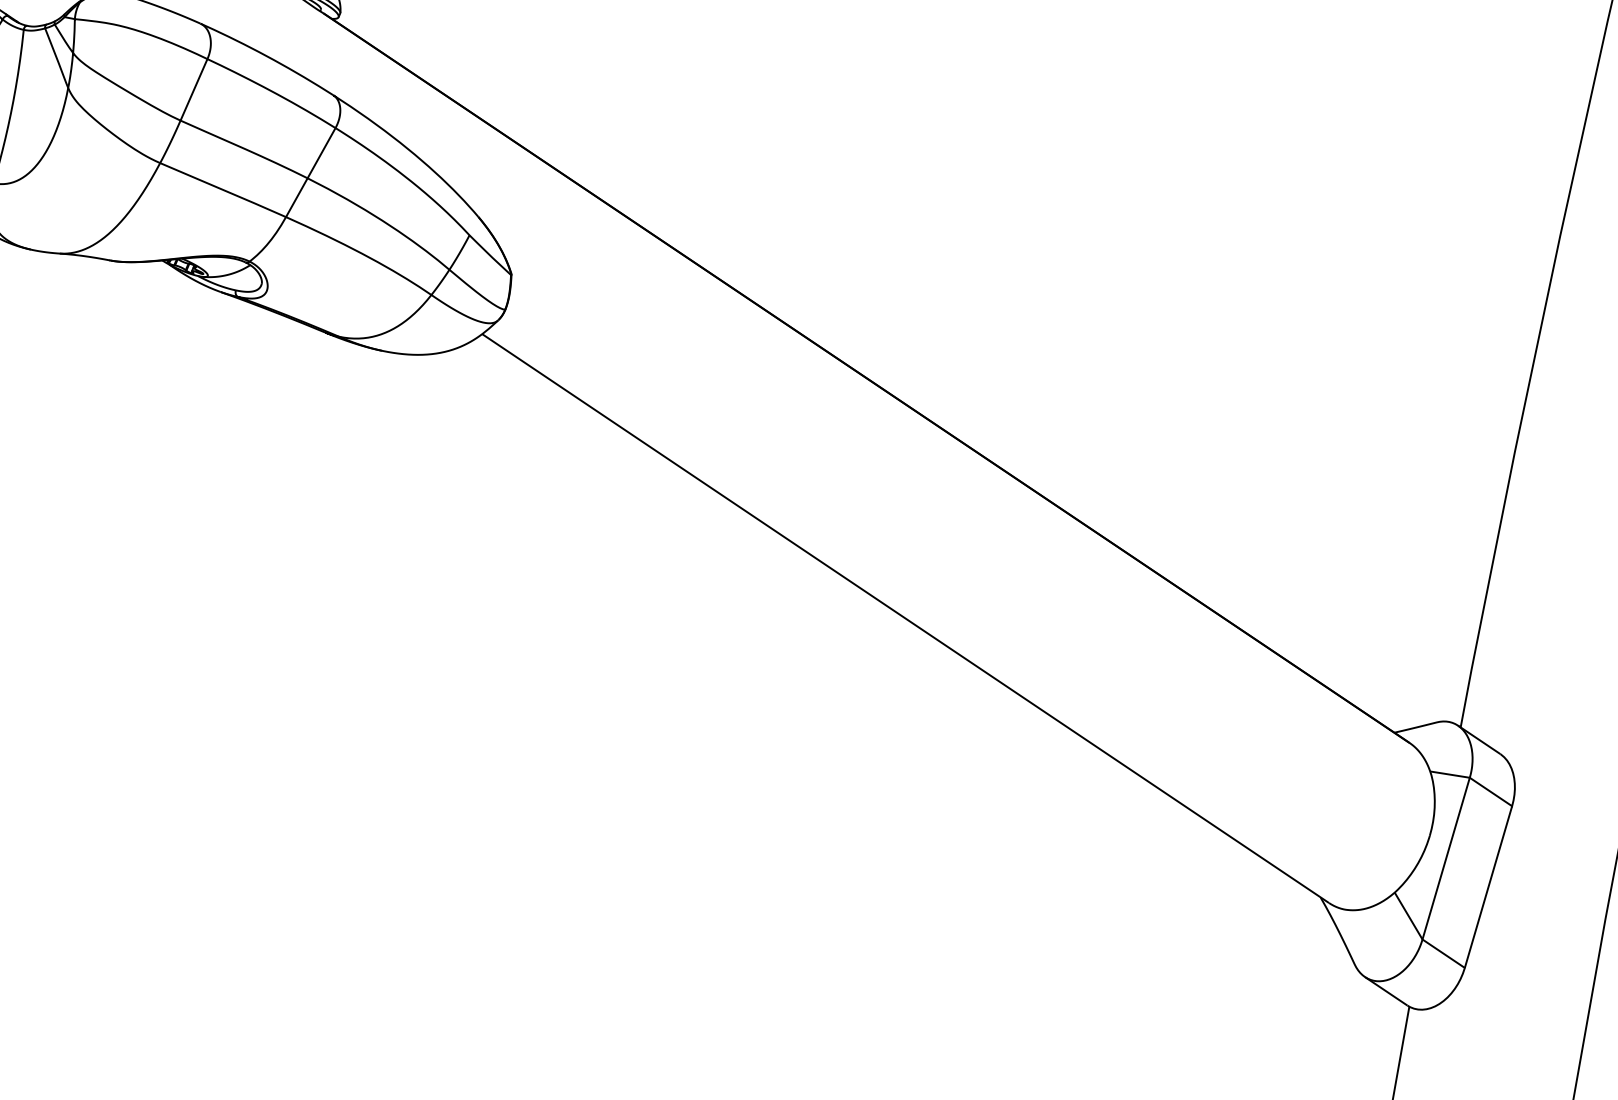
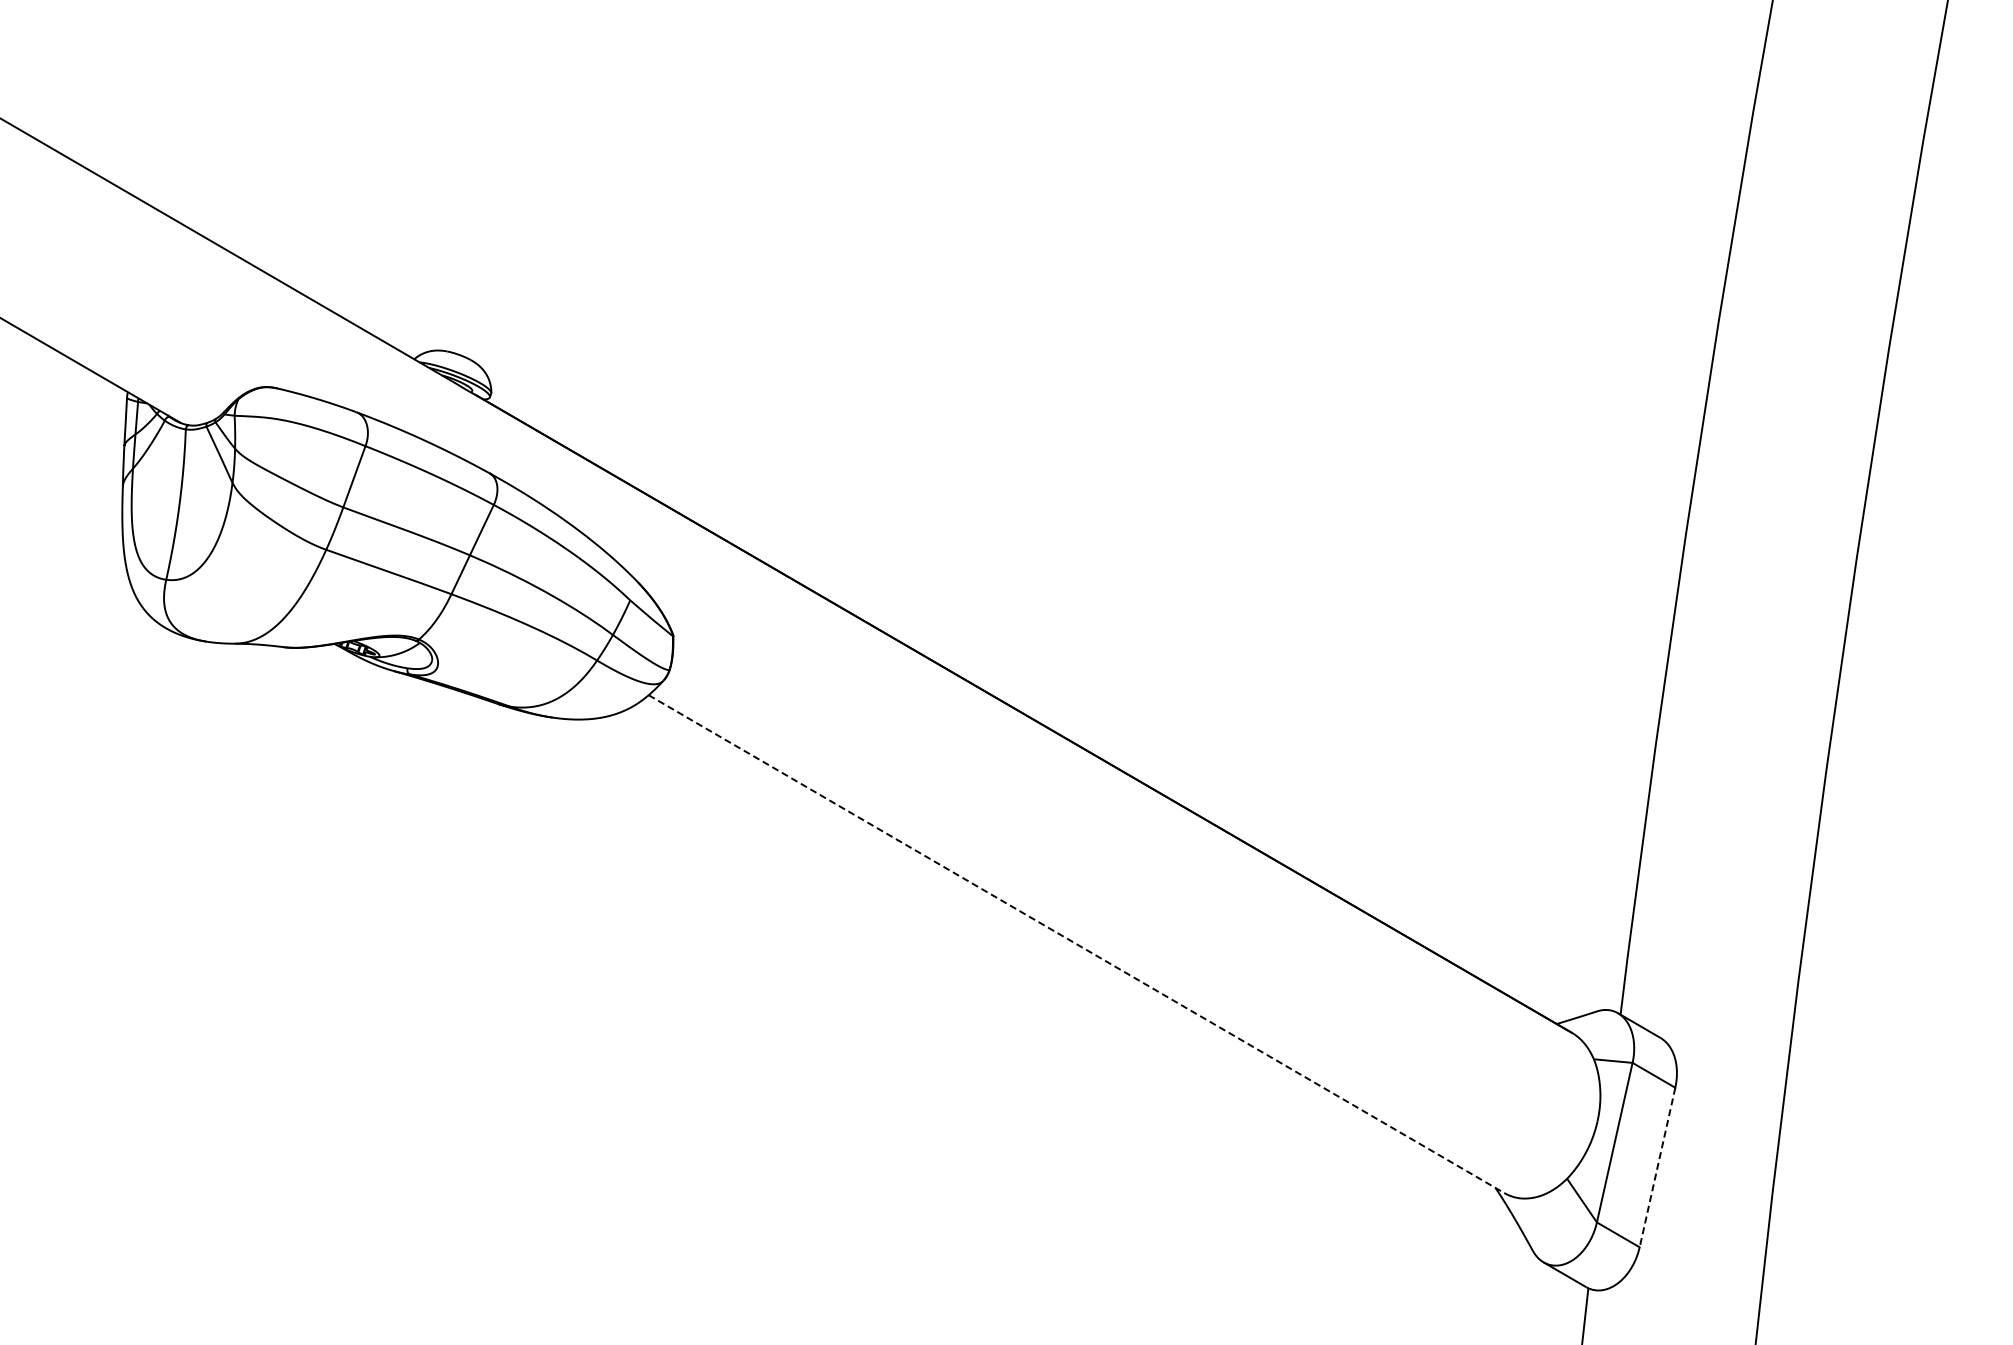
line: (905, 619) -> (1076, 944), solid -> dashed
line: (1488, 887) -> (1657, 1167), solid -> dashed

